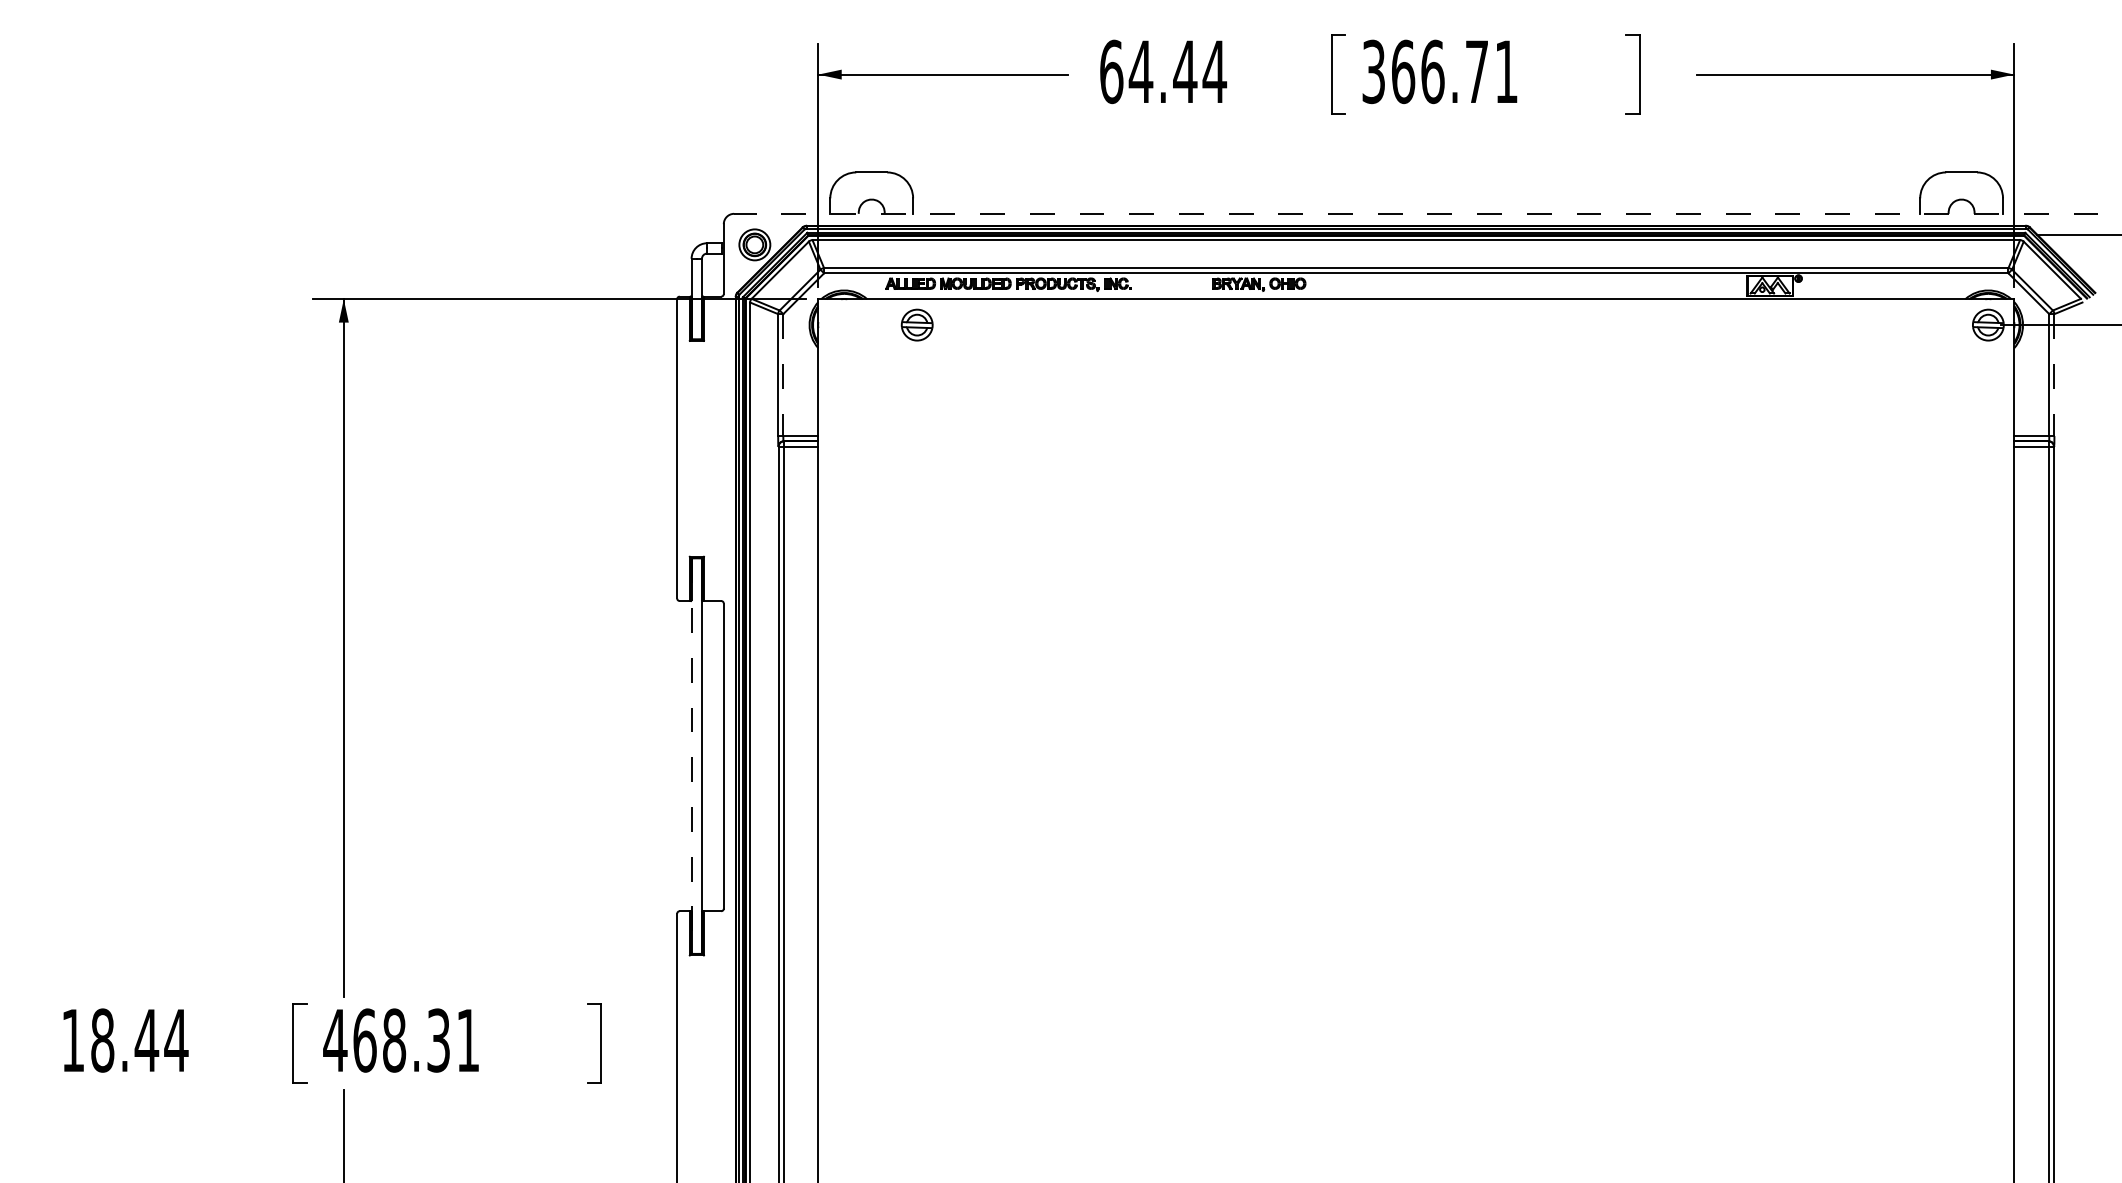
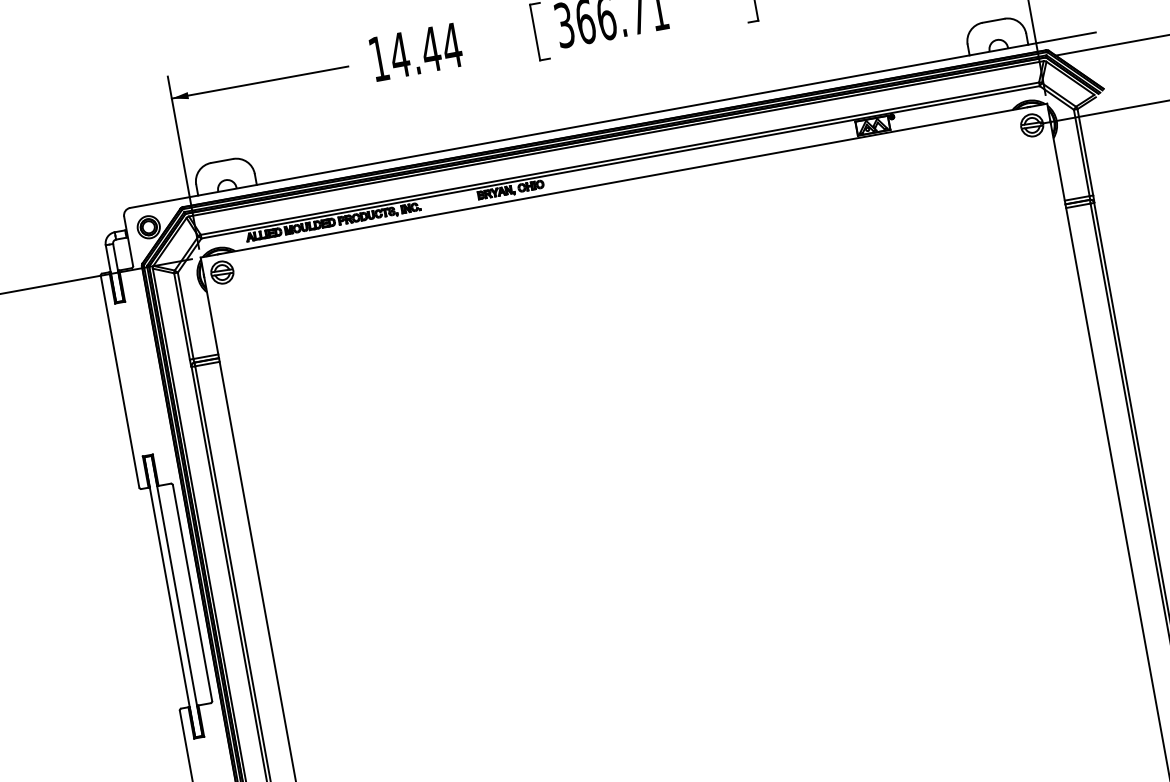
text: (1111, 71) -> (378, 58), 64.44 -> 14.44
line: (1415, 213) -> (612, 120), dashed -> solid
part: (916, 324) -> (221, 272), moved
line: (783, 375) -> (185, 316), dashed -> solid
line: (2054, 375) -> (1085, 152), dashed -> solid
line: (691, 756) -> (169, 597), dashed -> solid

